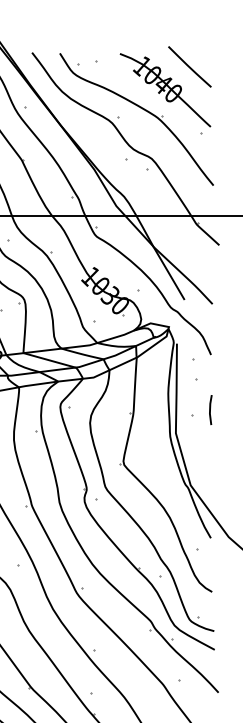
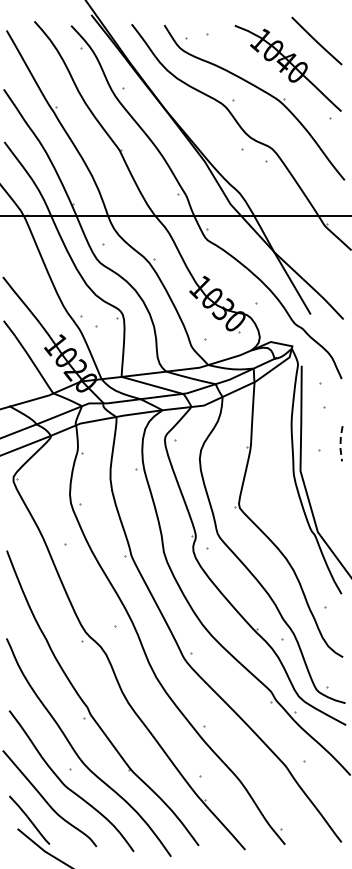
line: (209, 410) -> (340, 444), solid -> dashed

